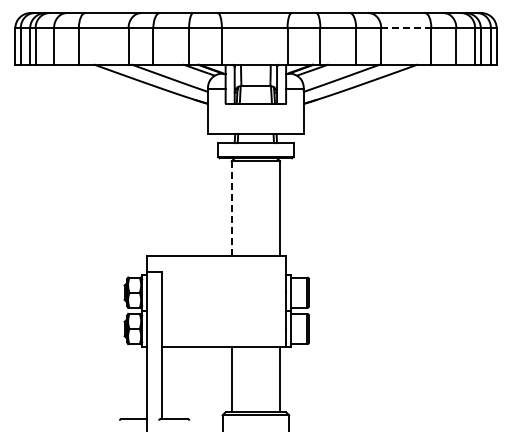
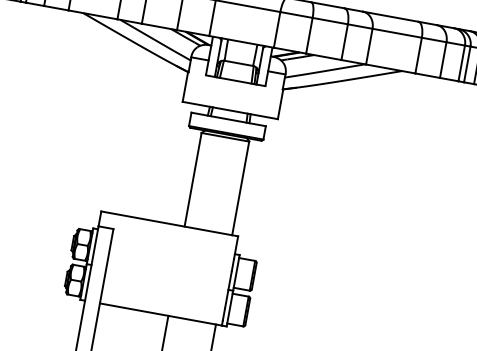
line: (406, 28) -> (397, 33), dashed -> solid
line: (231, 208) -> (192, 179), dashed -> solid

